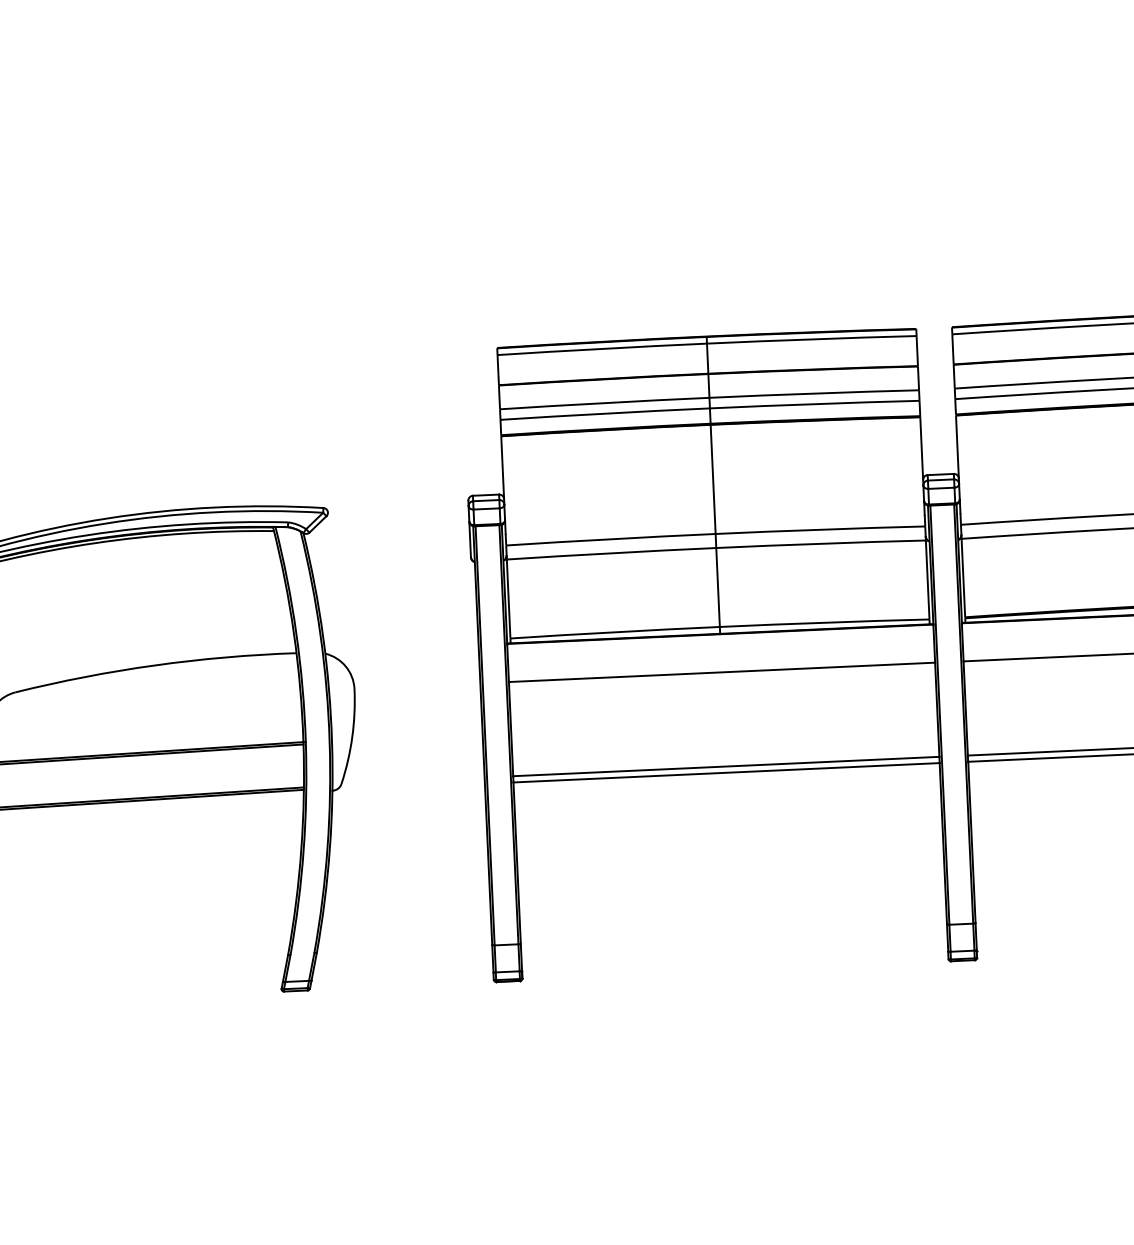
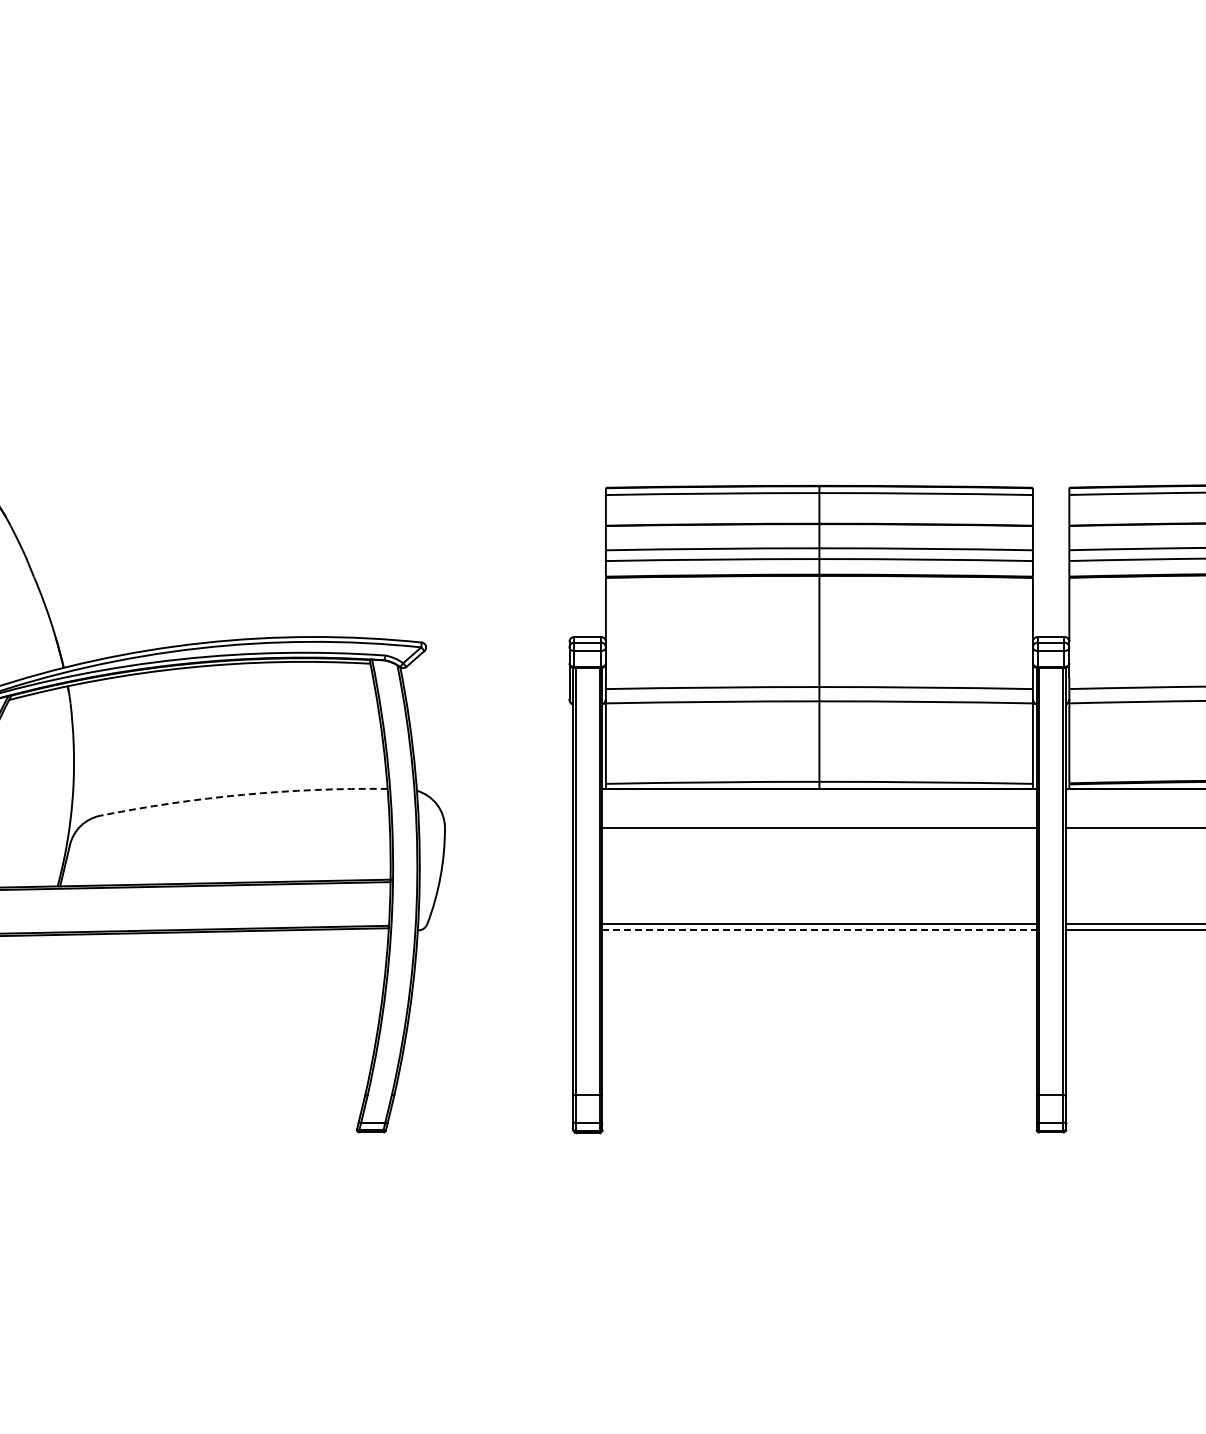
arc: (155, 665) -> (243, 794), solid -> dashed
line: (727, 772) -> (820, 930), solid -> dashed

